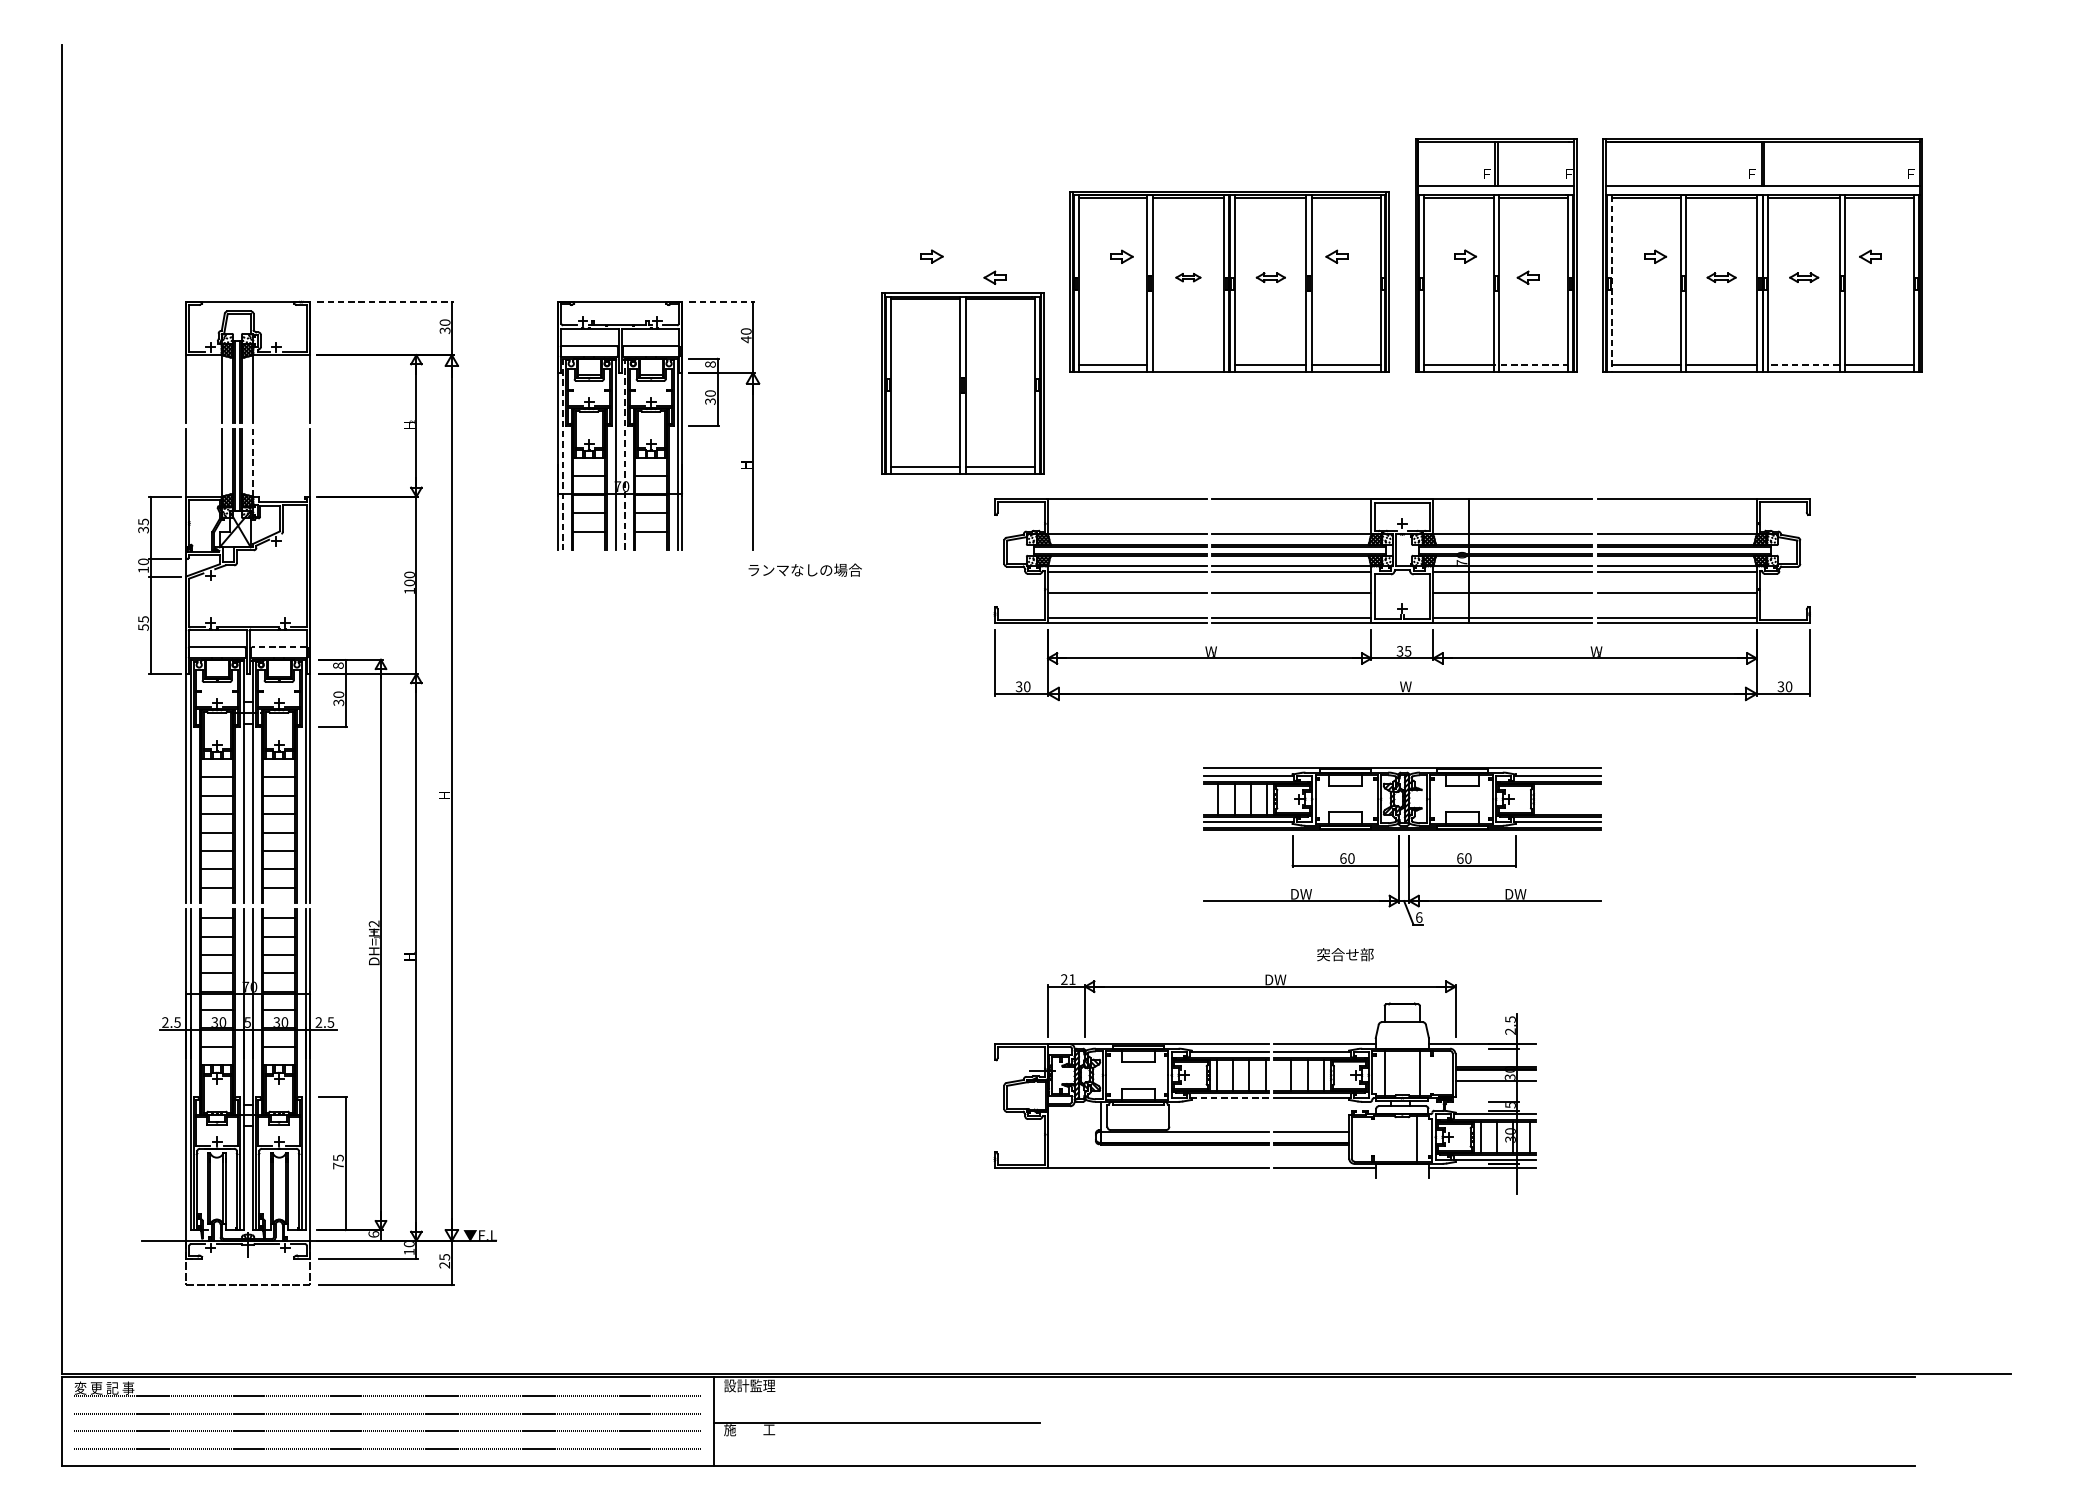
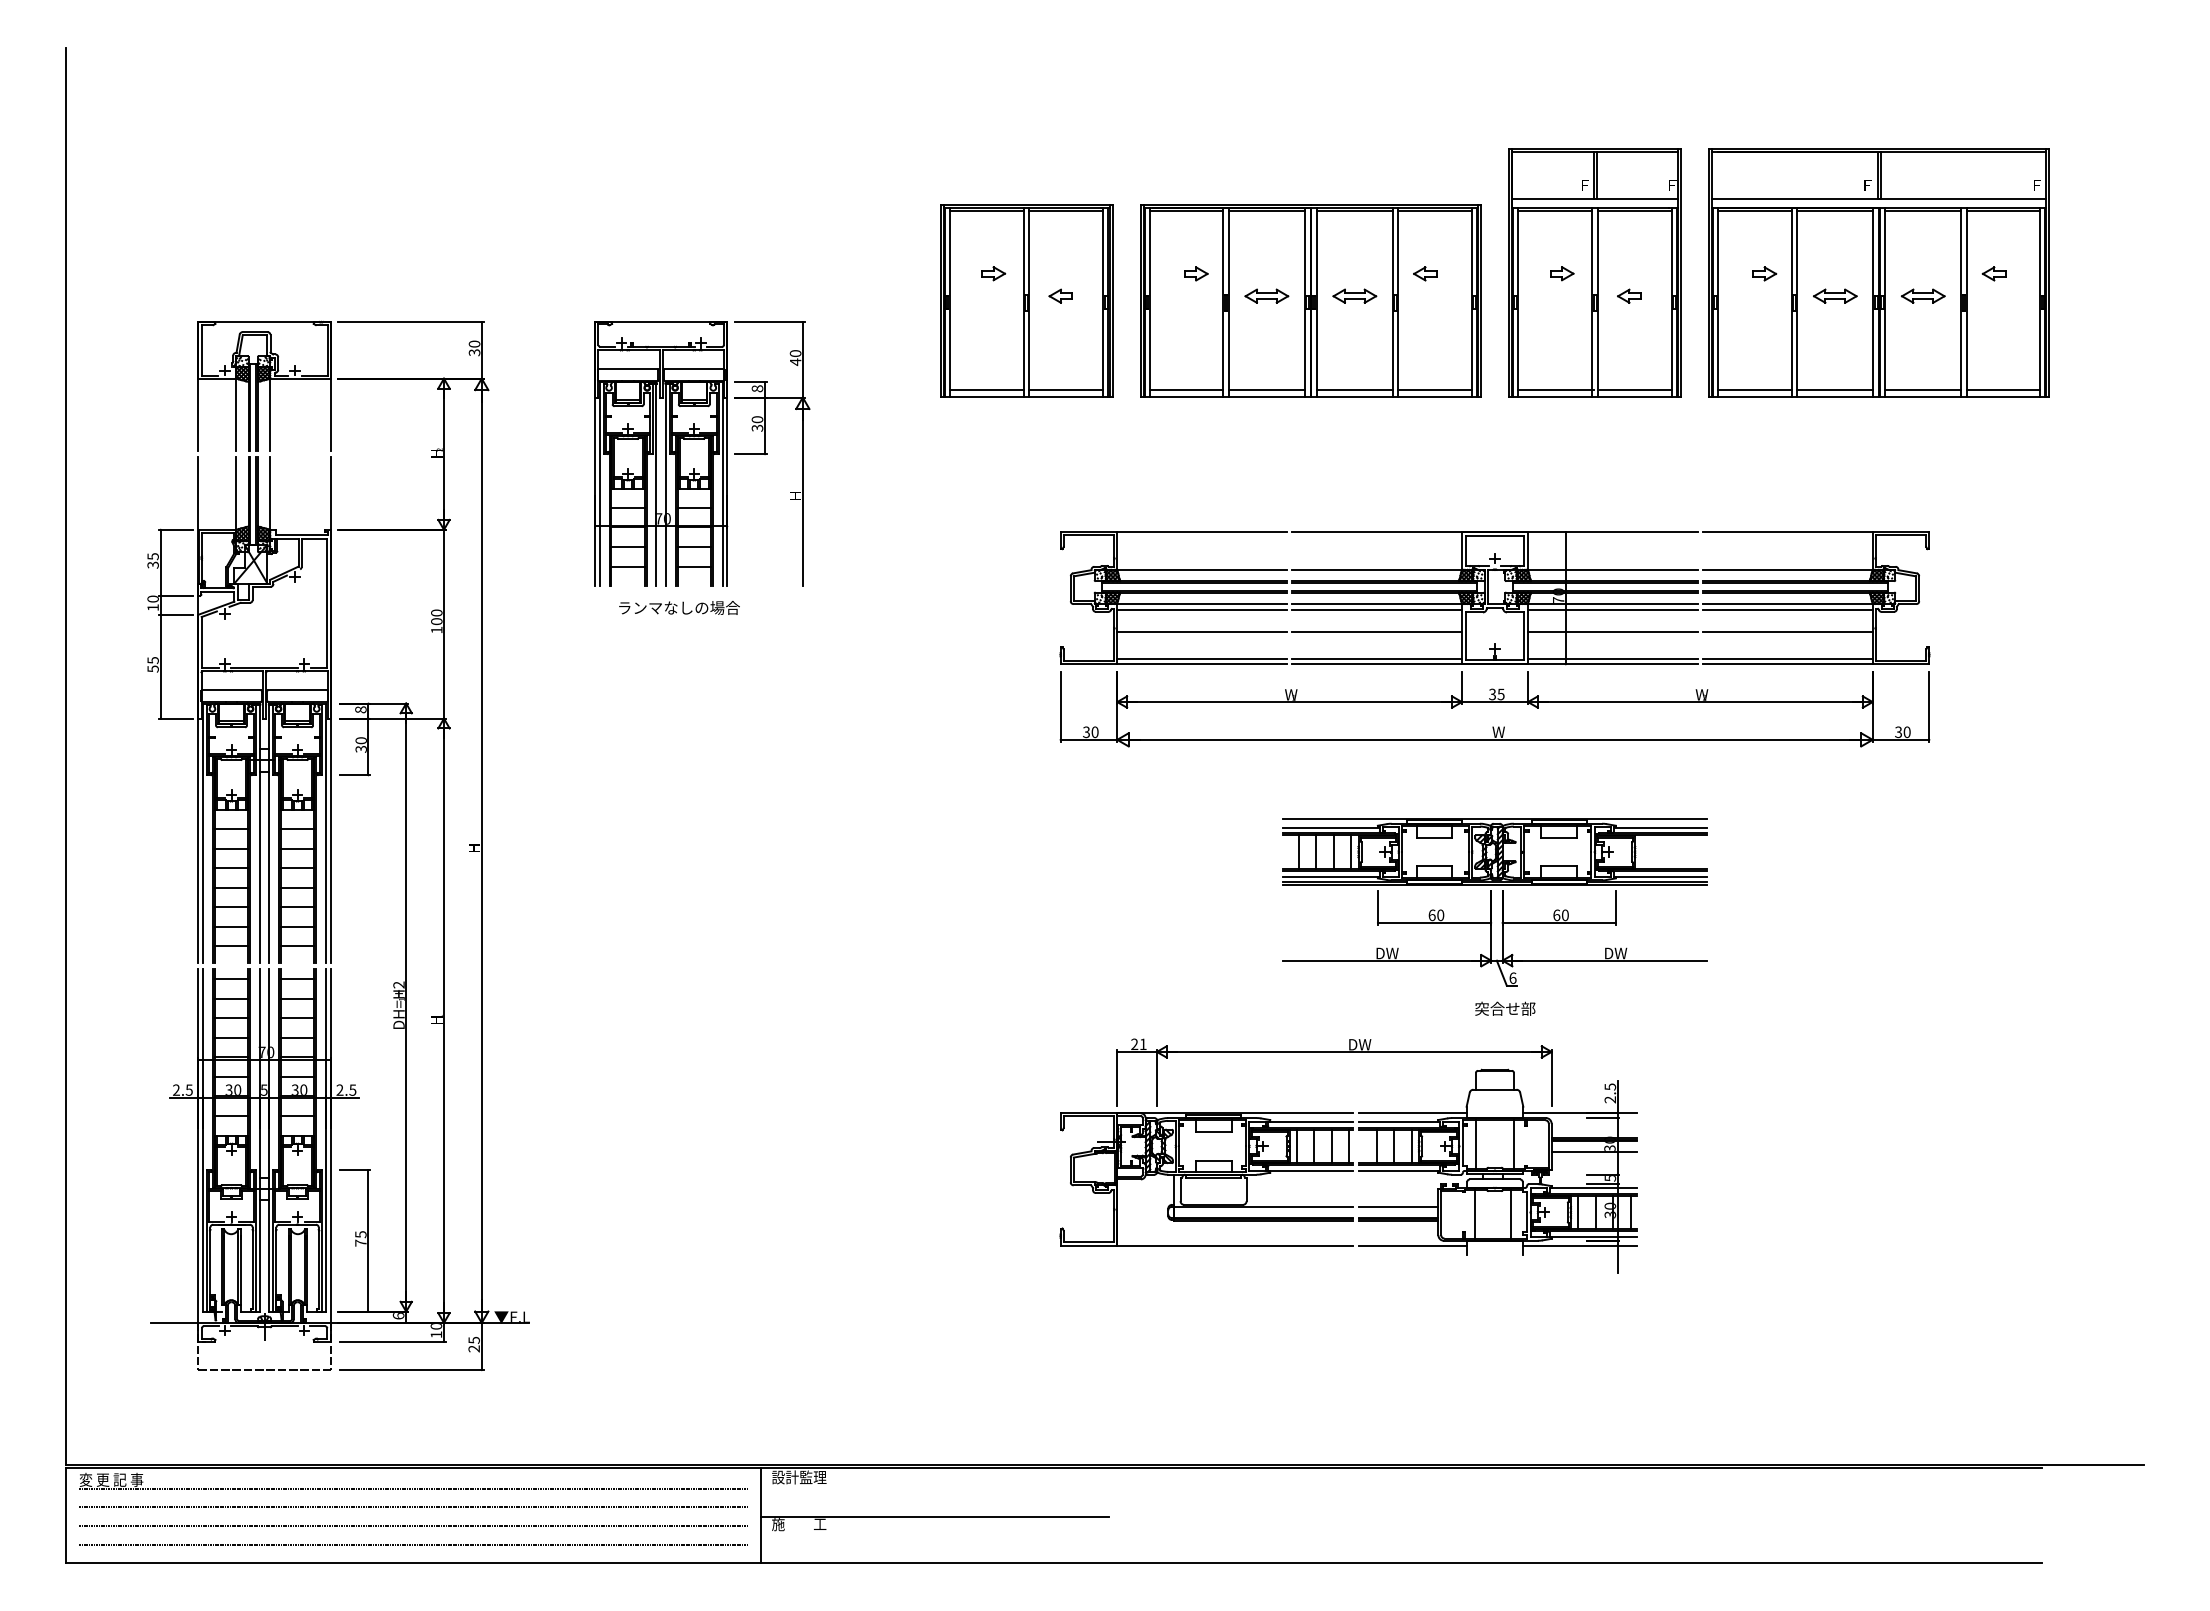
part: (1188, 277) -> (1266, 295), size x1.67
part: (1270, 277) -> (1354, 295), size x1.43
part: (1721, 277) -> (1835, 295), size x1.43
part: (1804, 277) -> (1923, 295), size x1.43
line: (1612, 284) -> (1718, 303), dashed -> solid
line: (384, 302) -> (410, 322), dashed -> solid
line: (721, 302) -> (769, 322), dashed -> solid
line: (1188, 365) -> (1266, 389), added
line: (1535, 365) -> (1636, 389), dashed -> solid
line: (1803, 365) -> (1922, 389), dashed -> solid
part: (962, 383) -> (1026, 300), moved
line: (562, 454) -> (599, 484), dashed -> solid
line: (624, 454) -> (665, 484), dashed -> solid
line: (253, 461) -> (270, 492), dashed -> solid
text: (805, 569) -> (679, 607), moved
line: (278, 647) -> (297, 690), dashed -> solid
text: (1345, 954) -> (1505, 1008), moved
line: (1229, 1097) -> (1310, 1170), dashed -> solid
line: (1384, 1139) -> (1475, 1214), added

